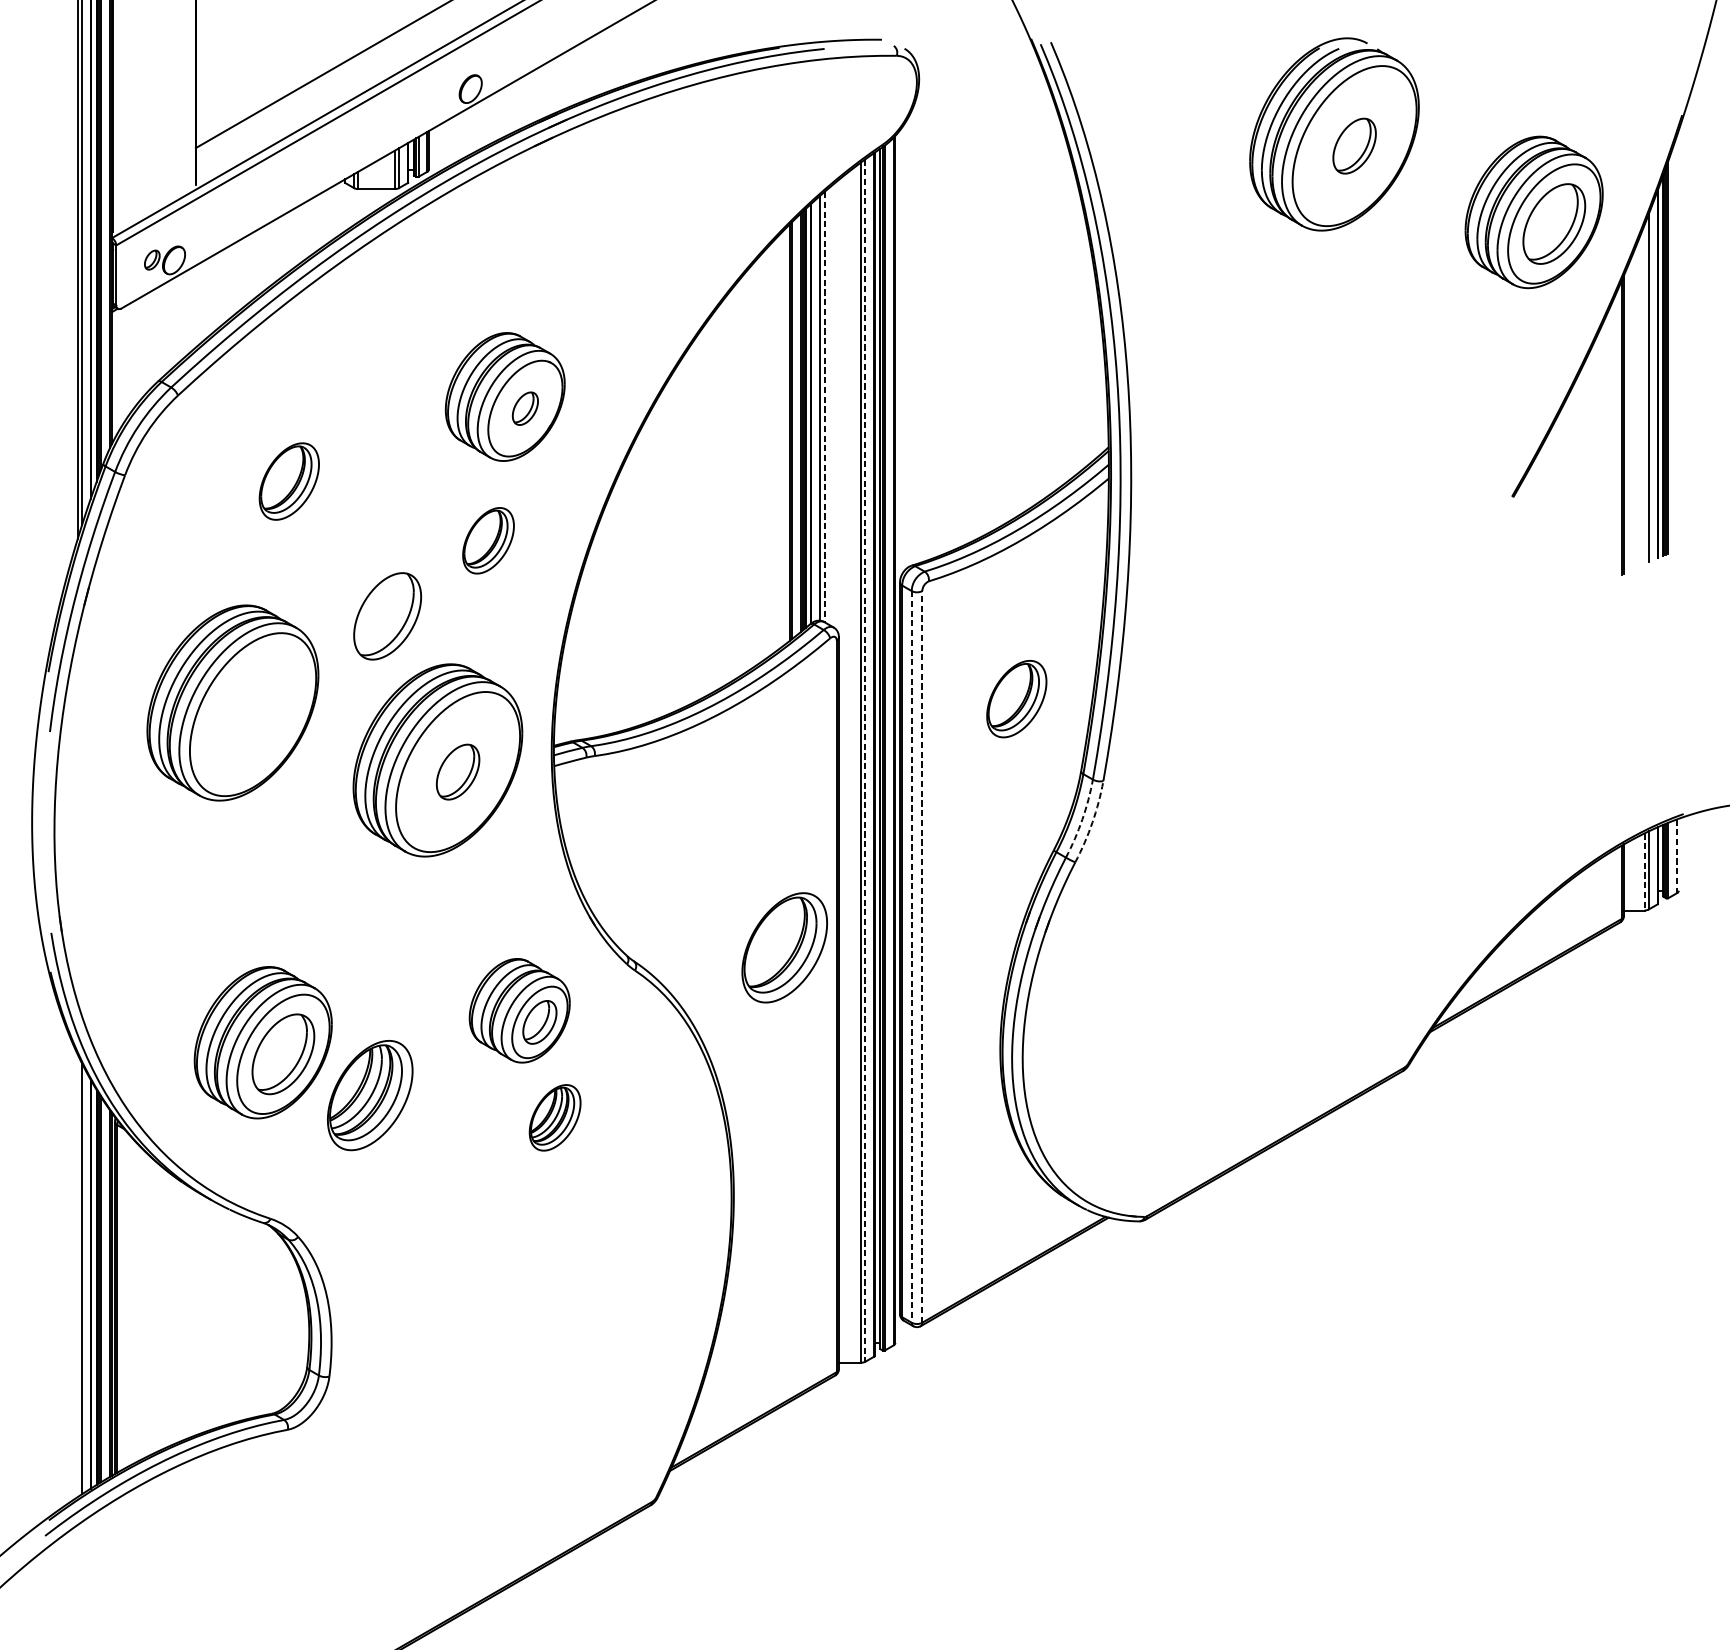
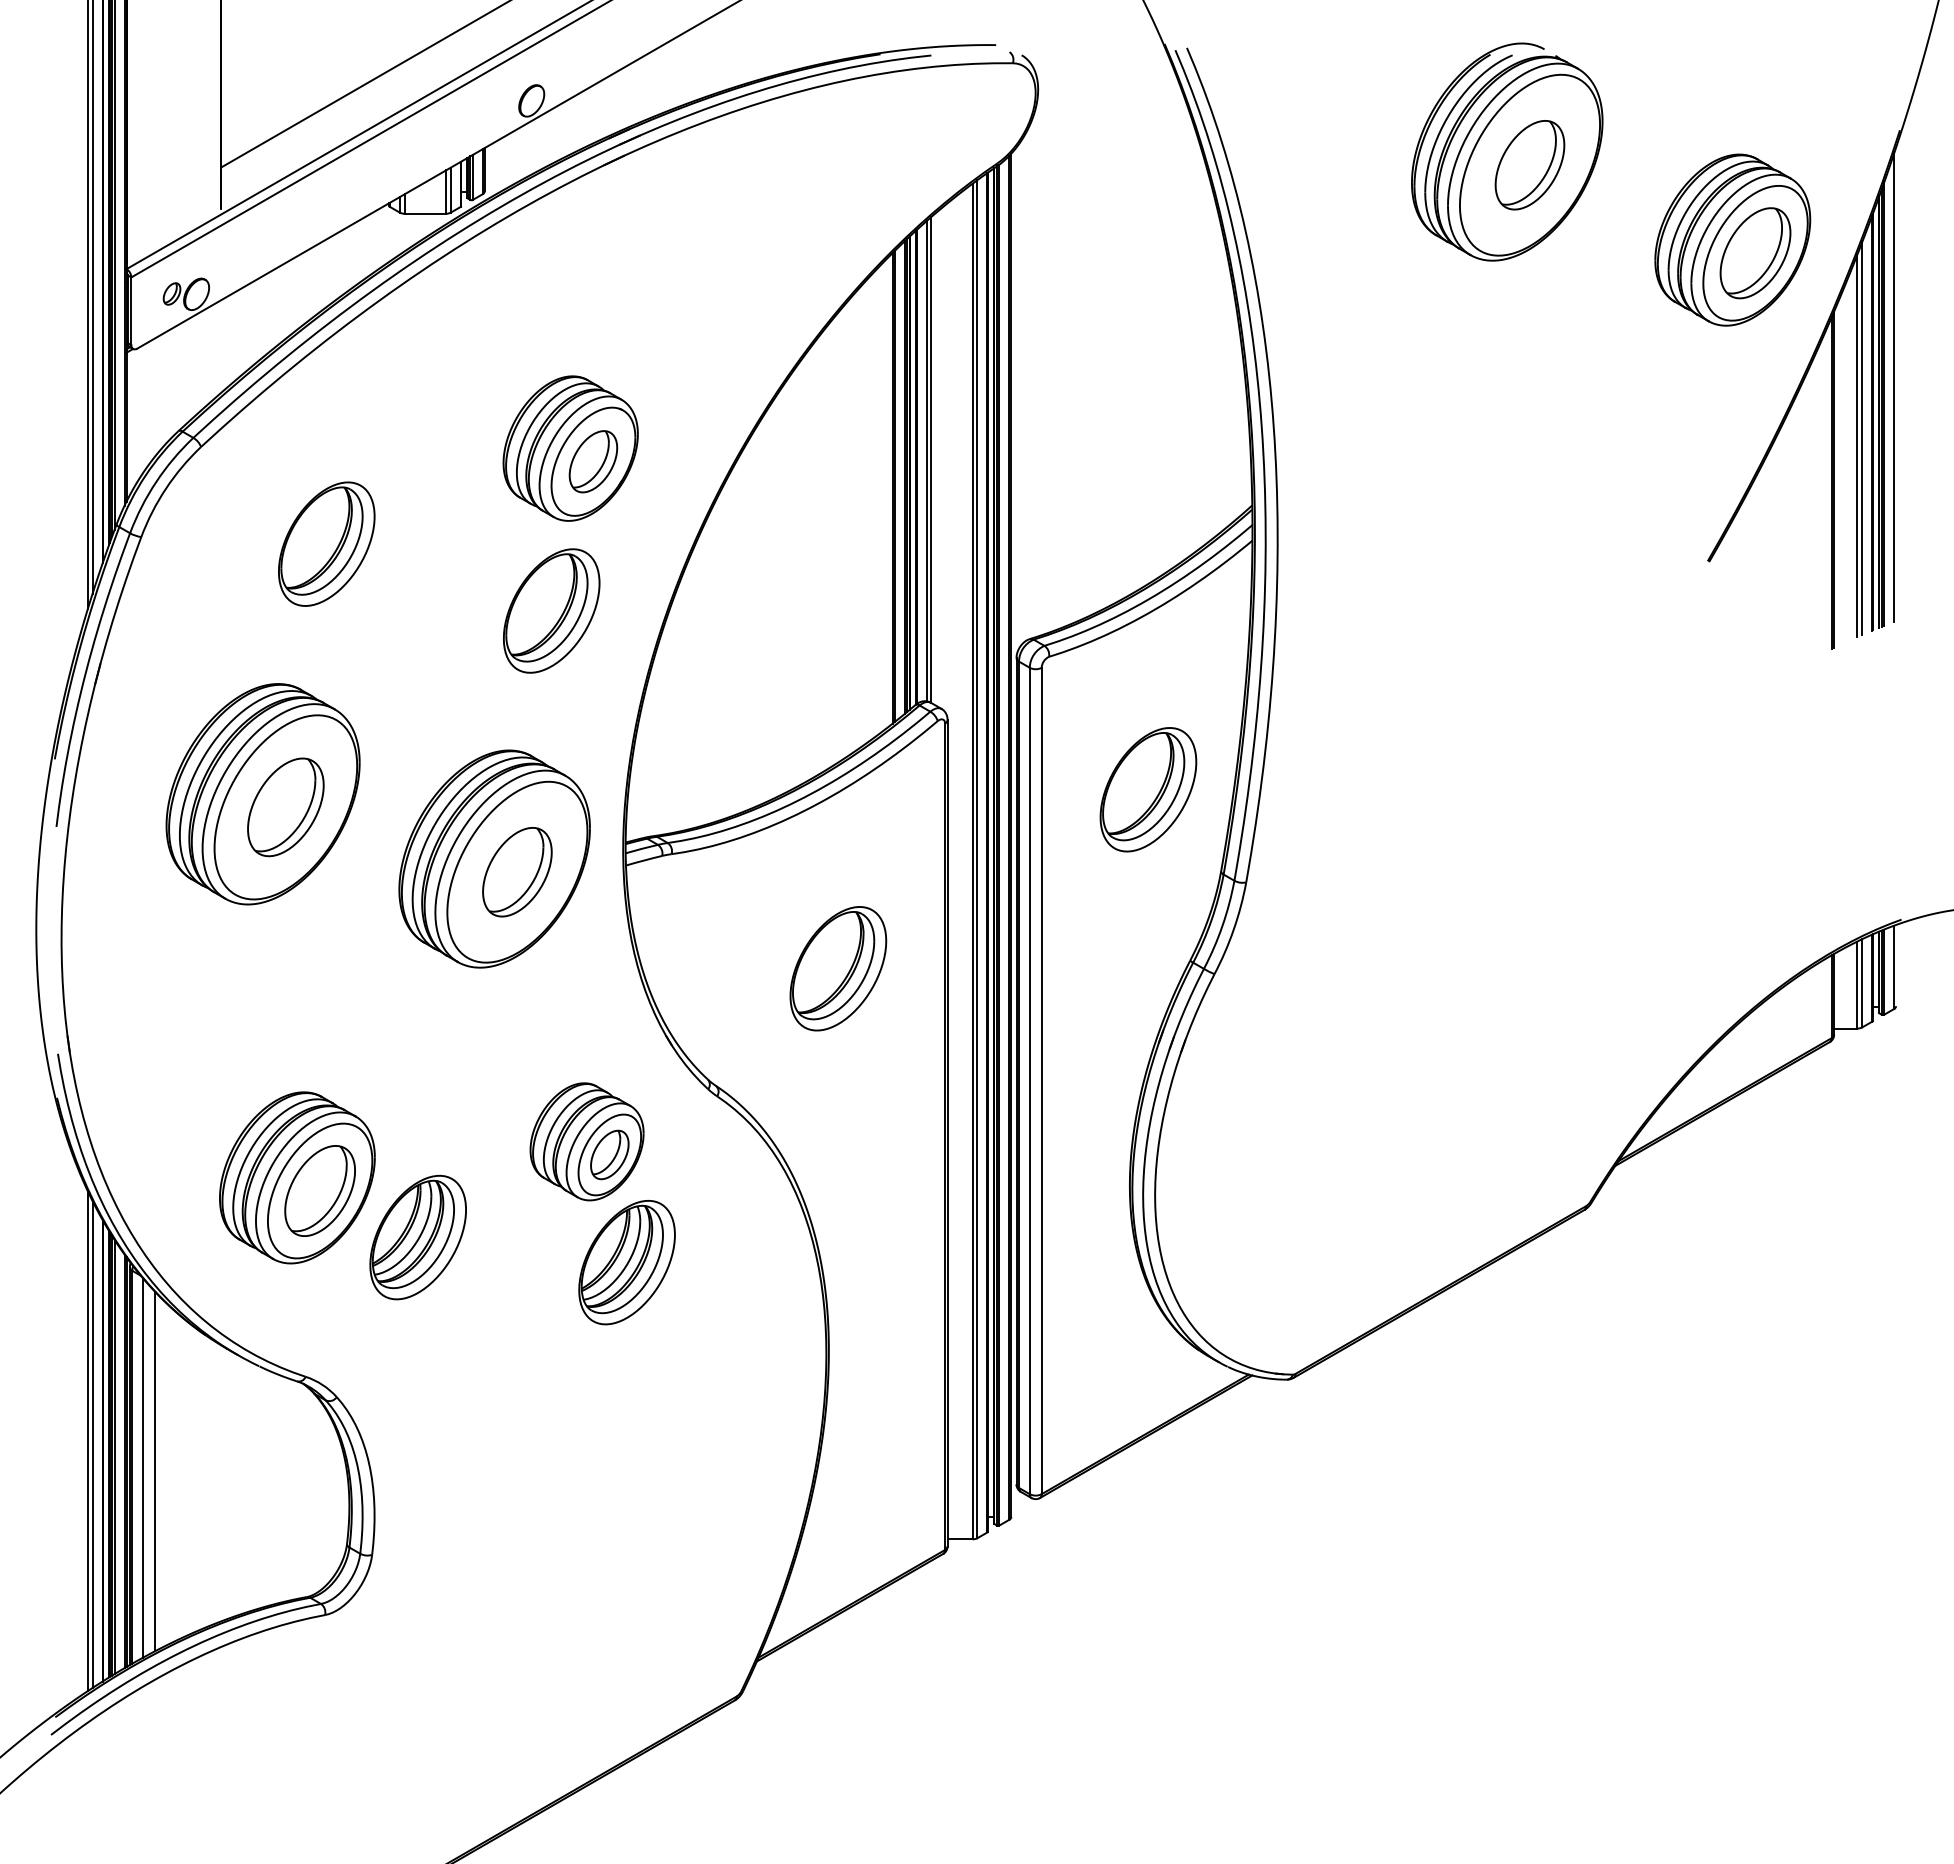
part: (1354, 146) -> (1529, 165), size x1.43
line: (1677, 342) -> (1894, 387), added
line: (1644, 394) -> (1857, 445), added
line: (824, 407) -> (931, 460), dashed -> solid
part: (525, 408) -> (593, 461), size x1.67
part: (289, 481) -> (326, 543), size x1.43
part: (488, 540) -> (551, 610), size x1.67
part: (387, 616) -> (285, 807), moved
part: (1016, 698) -> (1148, 789), size x1.43
line: (865, 760) -> (977, 859), dashed -> solid
part: (458, 772) -> (517, 872), size x1.43
arc: (1082, 819) -> (1222, 925), dashed -> solid
arc: (1092, 822) -> (1233, 929), dashed -> solid
line: (1677, 856) -> (1894, 967), dashed -> solid
line: (1644, 872) -> (1857, 985), dashed -> solid
part: (784, 947) -> (838, 968), moved
line: (922, 956) -> (1041, 1080), dashed -> solid
line: (911, 957) -> (1029, 1081), dashed -> solid
part: (554, 1117) -> (626, 1262), size x1.67
line: (77, 1276) -> (87, 1441), added
line: (127, 1299) -> (143, 1467), added
line: (137, 1302) -> (155, 1471), added

